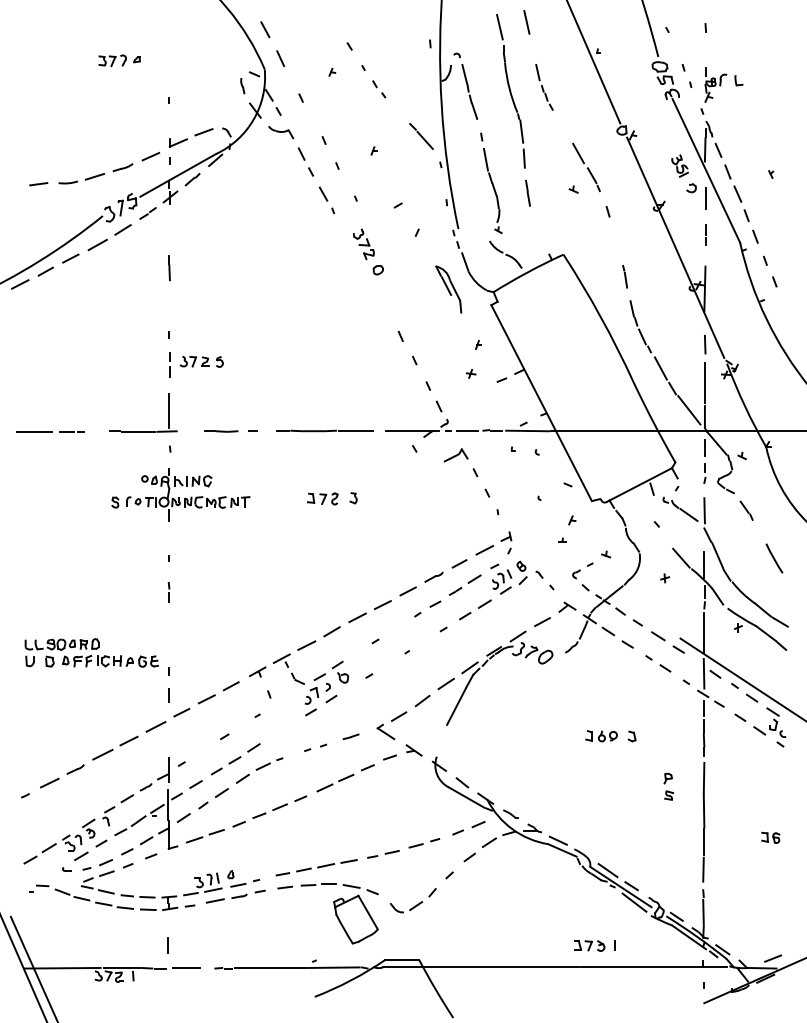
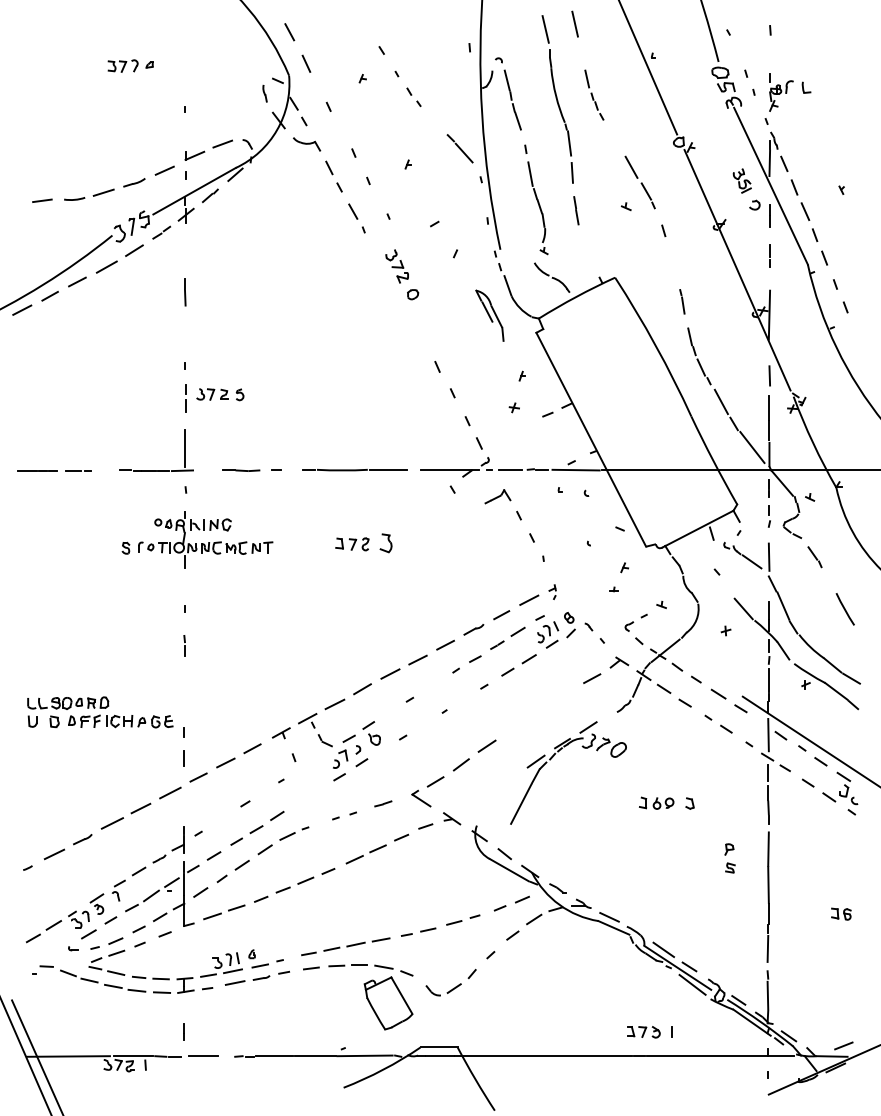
part: (353, 498) -> (385, 543), size x1.6
part: (506, 542) -> (552, 591), size x0.6
part: (485, 664) -> (553, 757), moved

